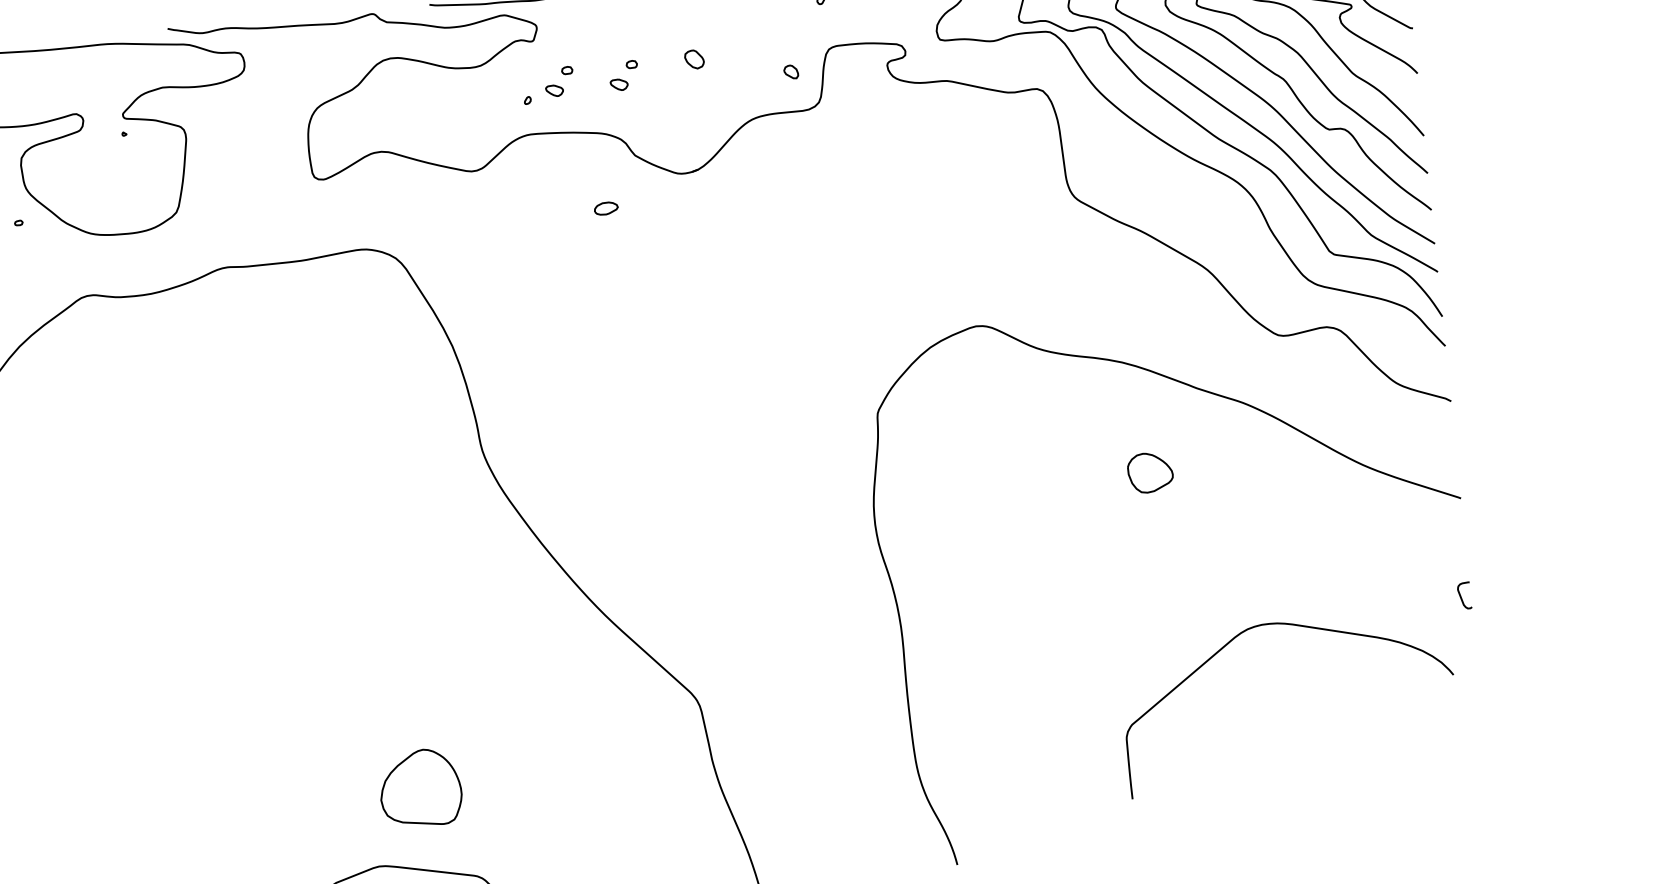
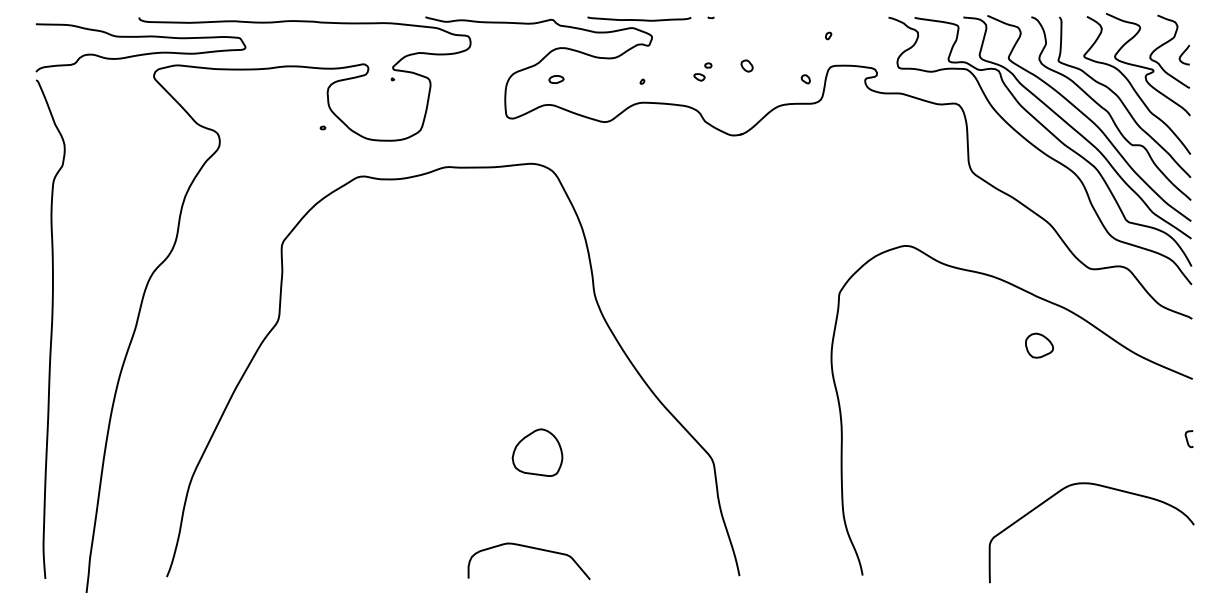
part: (558, 80) -> (662, 71), removed
part: (606, 208) -> (556, 79), moved
part: (1150, 472) -> (1039, 345), moved
curve: (1301, 627) -> (1103, 487), moved
part: (420, 787) -> (537, 452), moved

